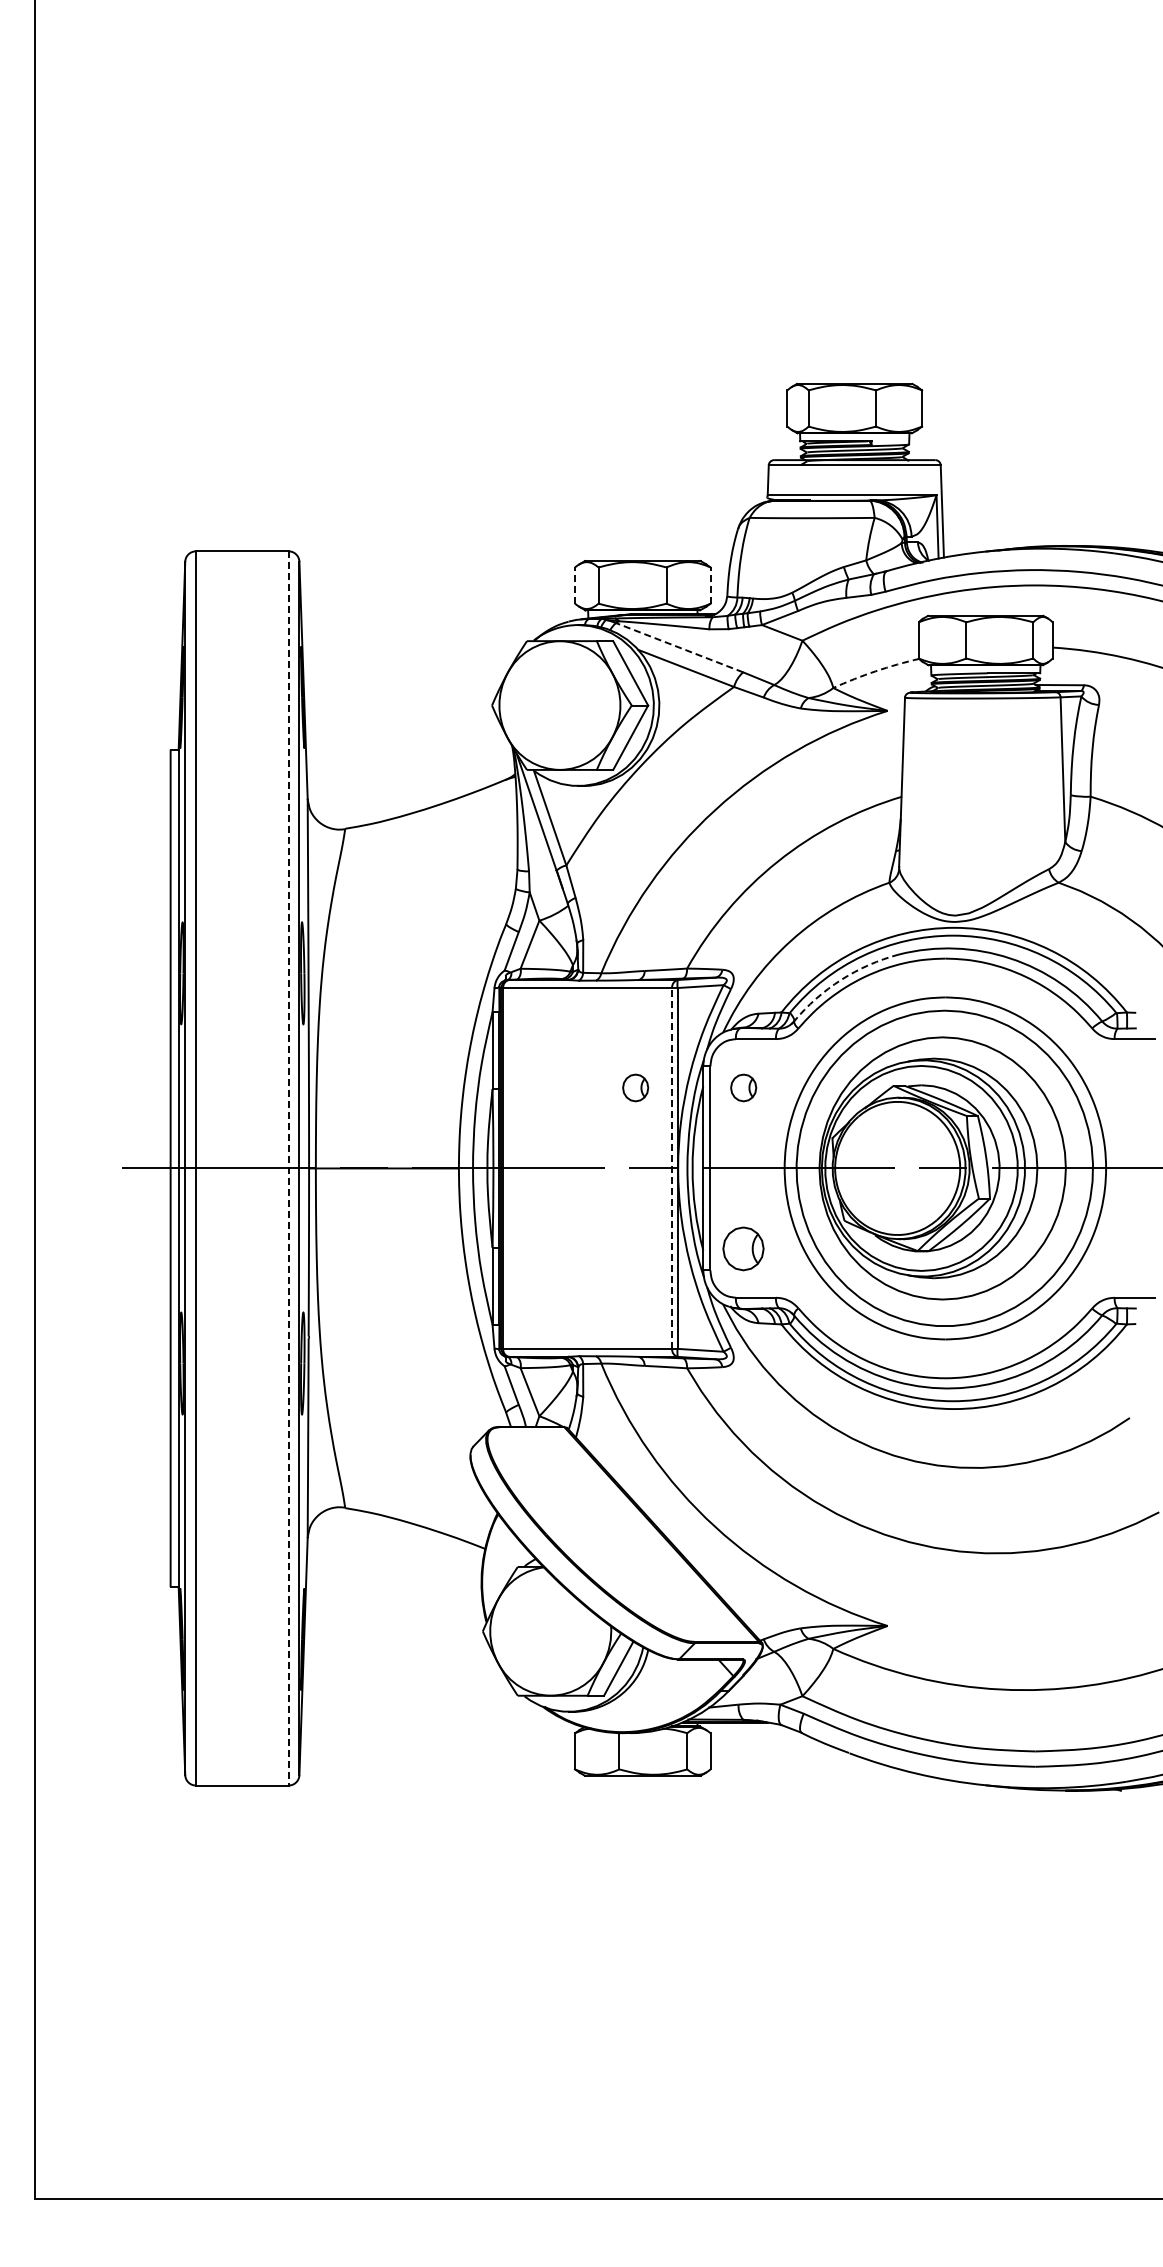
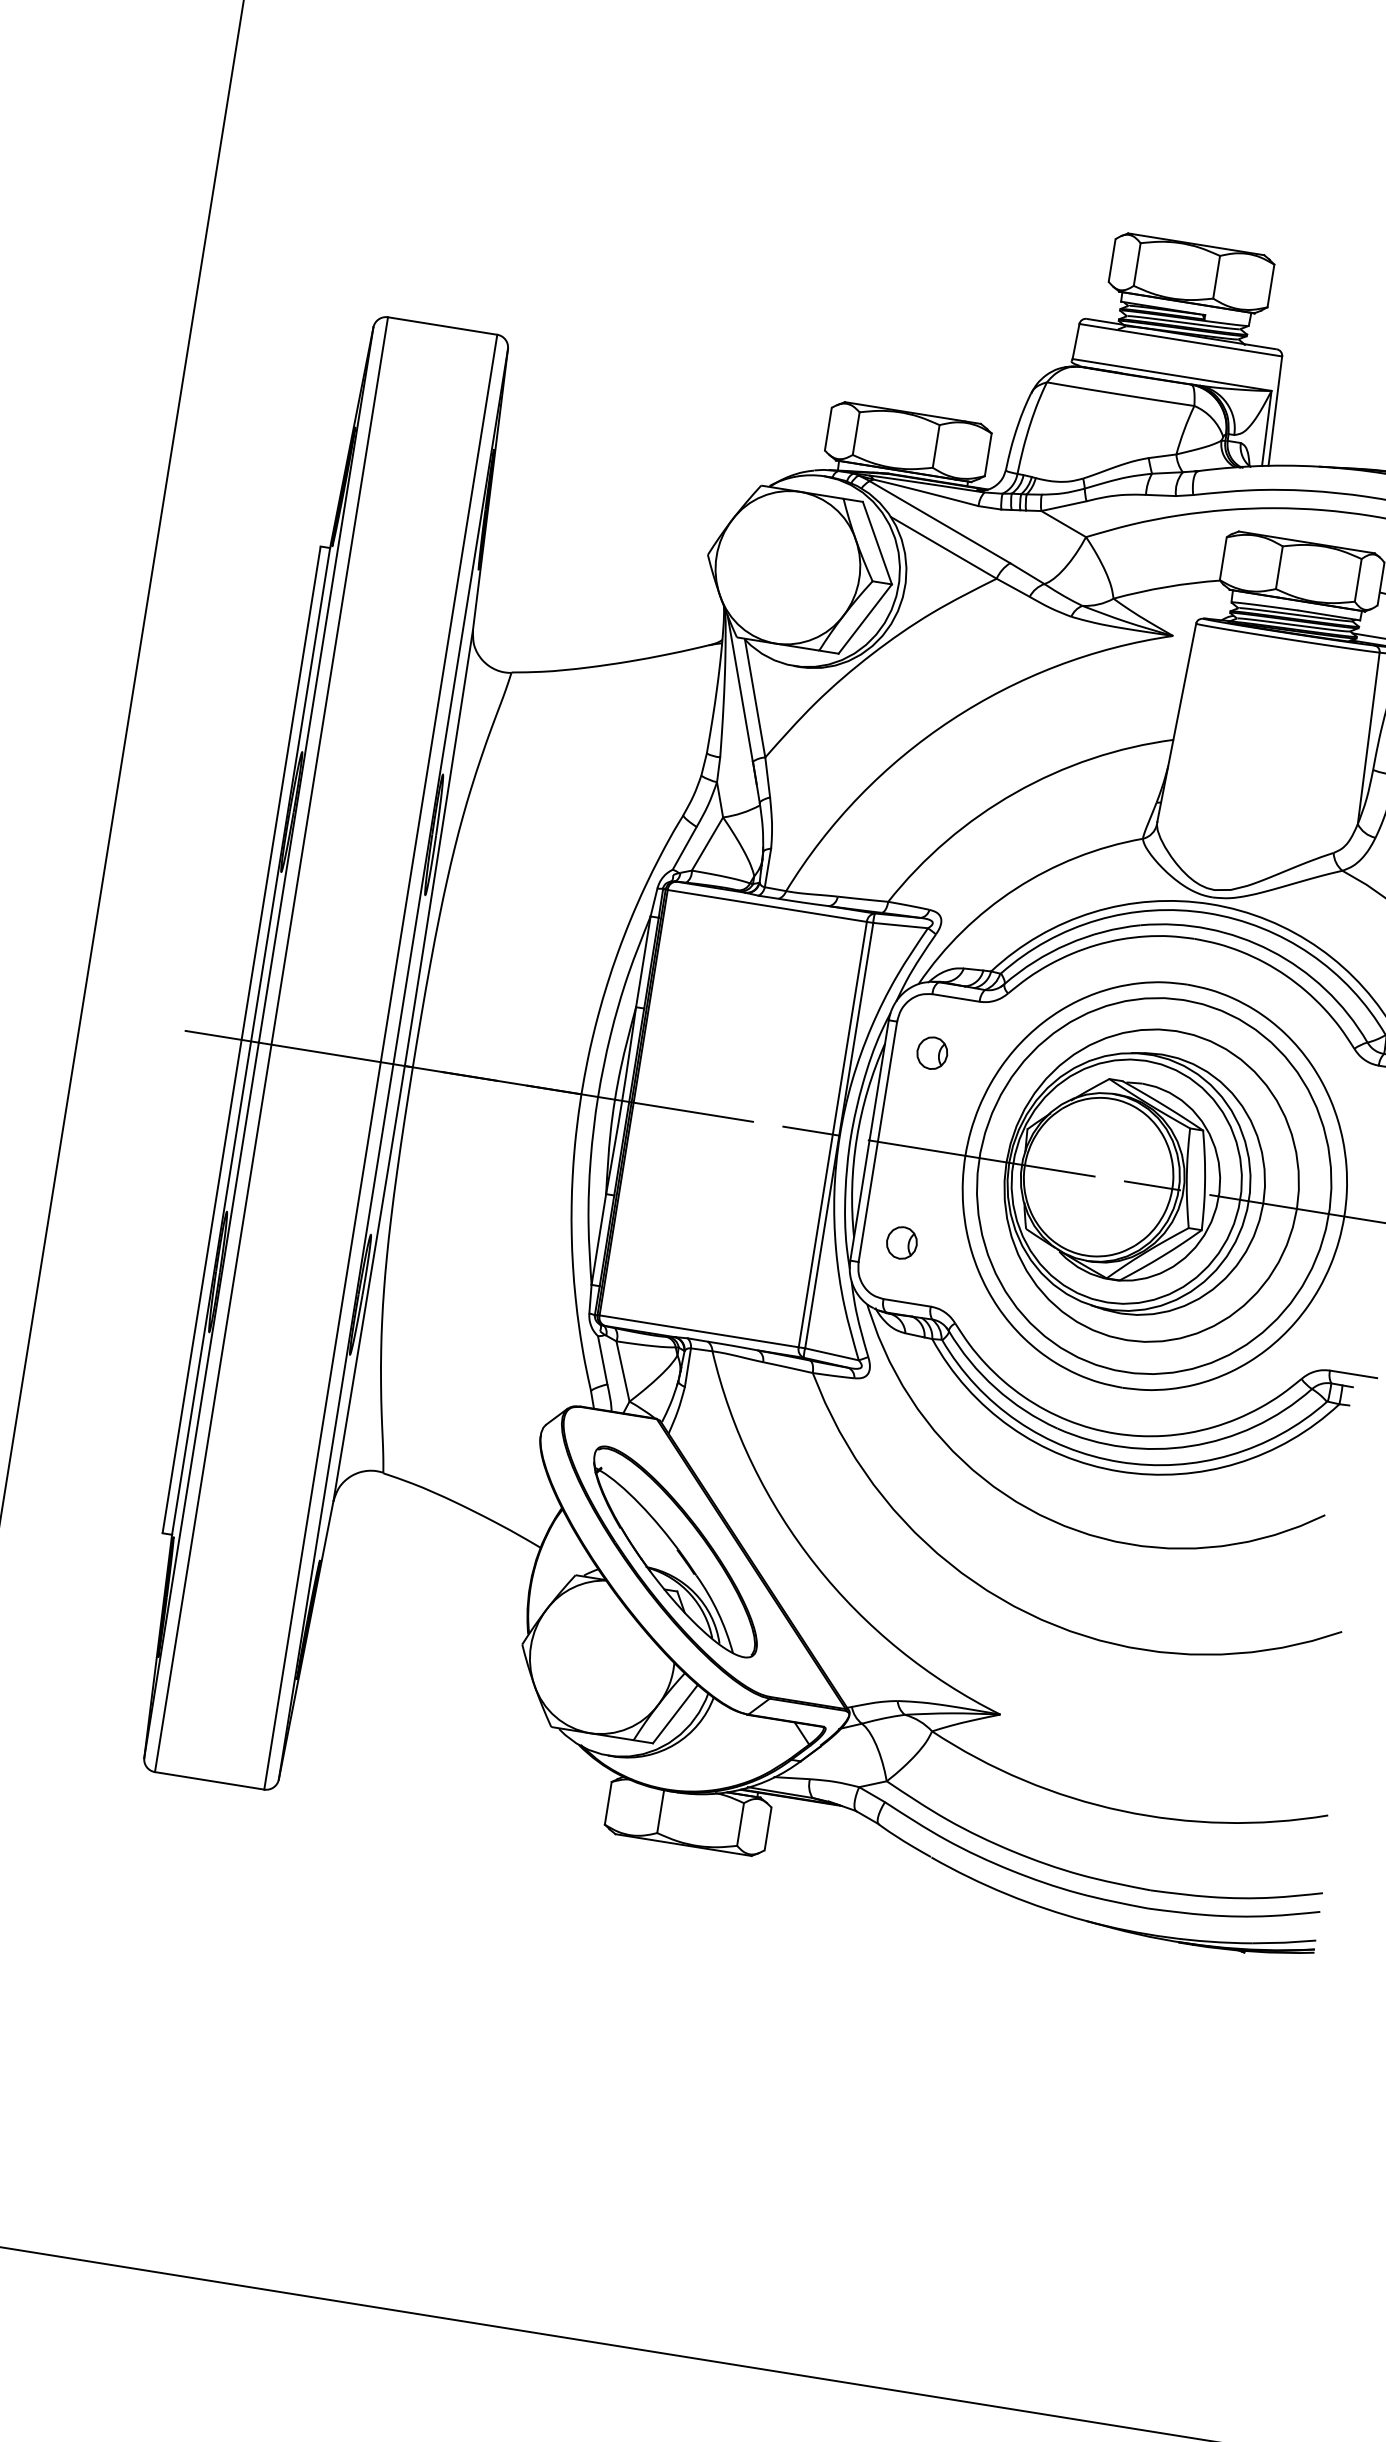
line: (574, 585) -> (827, 428), dashed -> solid
line: (710, 585) -> (988, 454), dashed -> solid
line: (679, 647) -> (939, 521), dashed -> solid
arc: (875, 671) -> (1166, 587), dashed -> solid
arc: (841, 979) -> (1068, 943), dashed -> solid
part: (635, 1087) -> (804, 1032), removed
line: (672, 1167) -> (833, 1133), dashed -> solid
line: (288, 1168) -> (380, 1062), dashed -> solid
part: (743, 1248) -> (901, 1242), size x0.62
part: (597, 1534) -> (675, 1551), added

